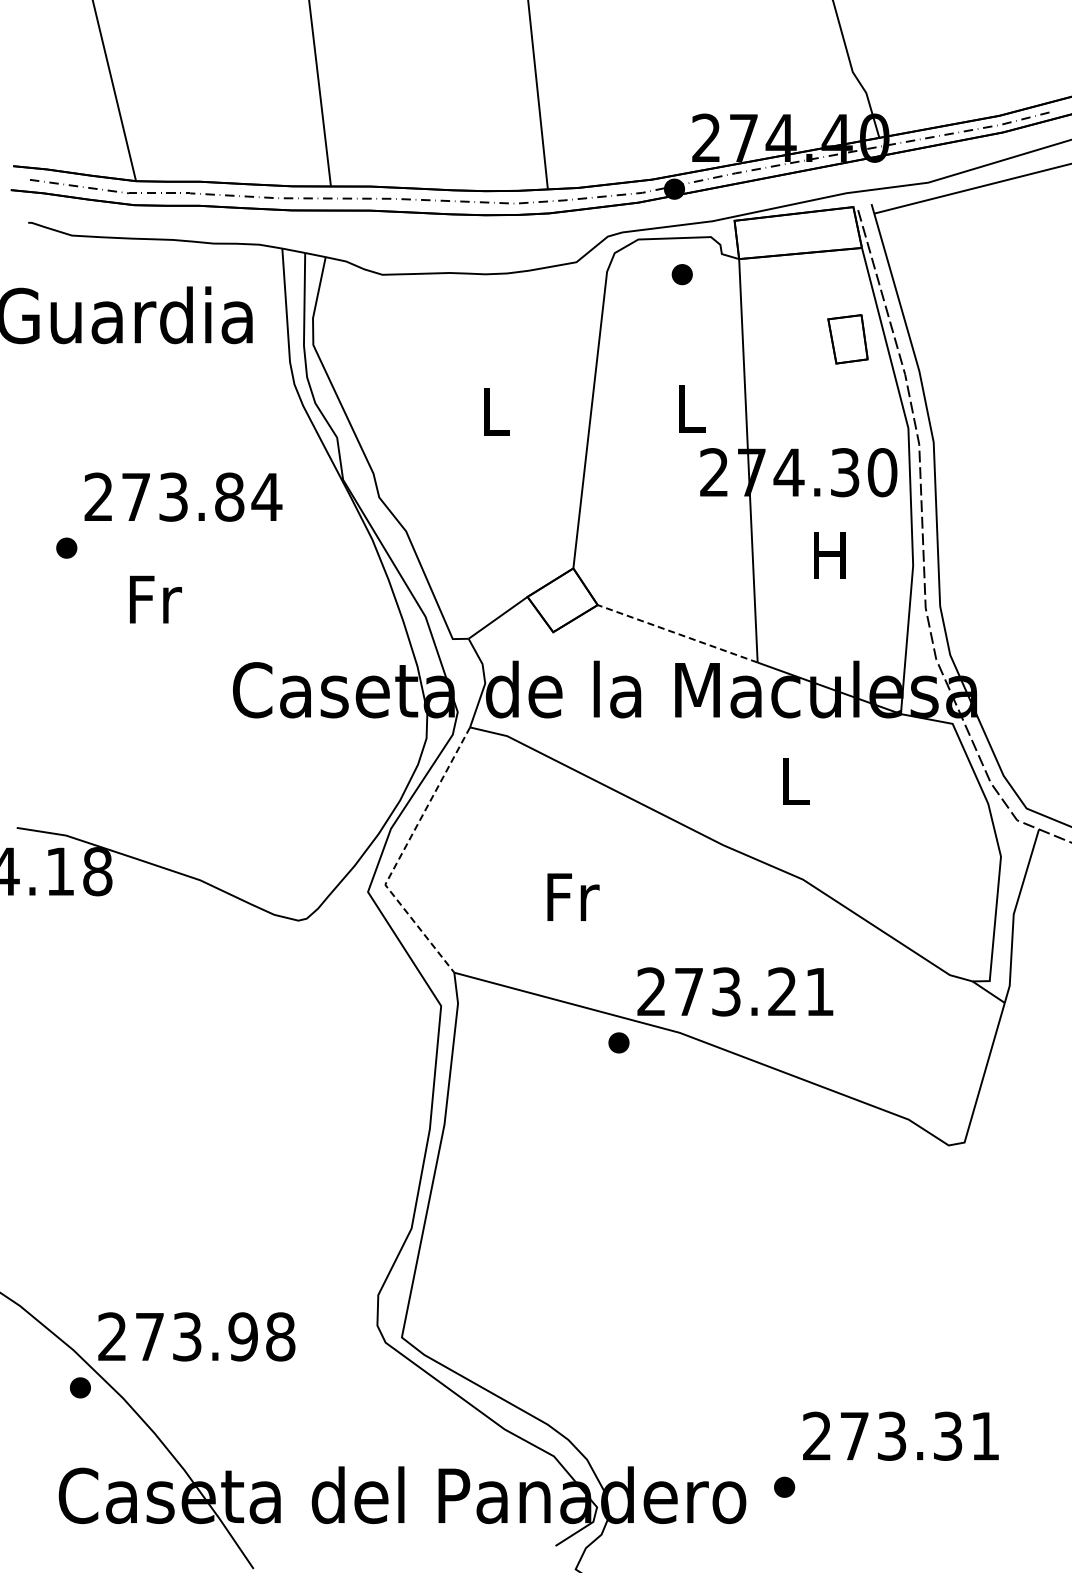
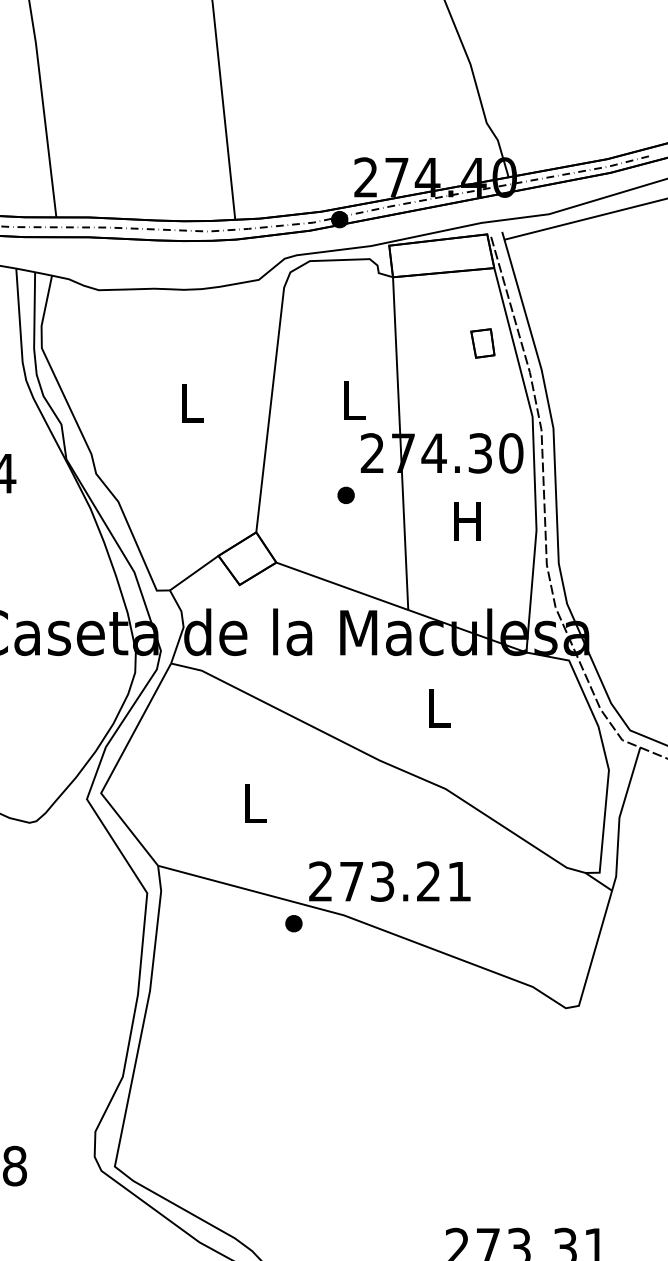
part: (681, 274) -> (345, 495), moved
part: (848, 339) -> (483, 343), size x0.71
line: (677, 633) -> (342, 586), dashed -> solid
line: (400, 855) -> (113, 769), dashed -> solid
text: (573, 896) -> (256, 802), Fr -> L

